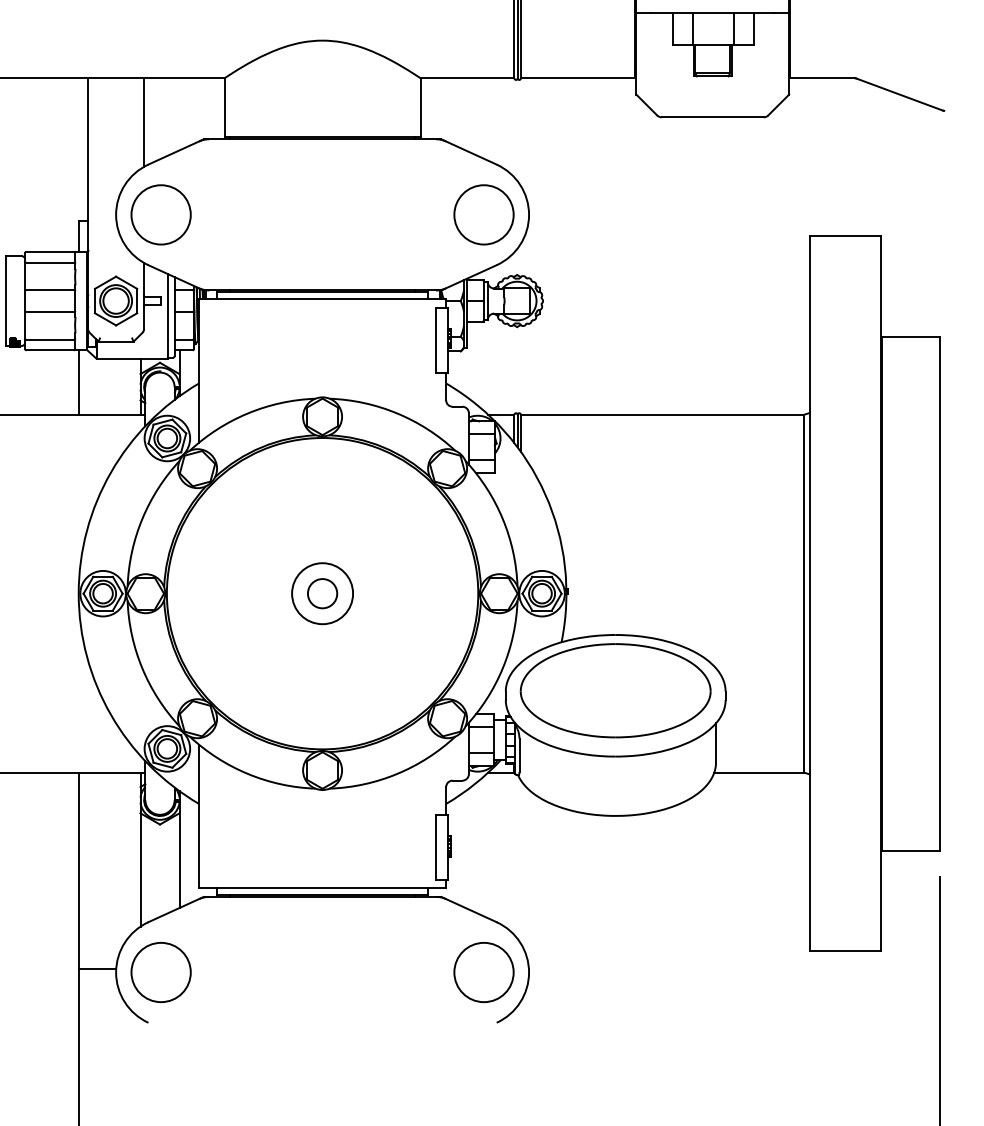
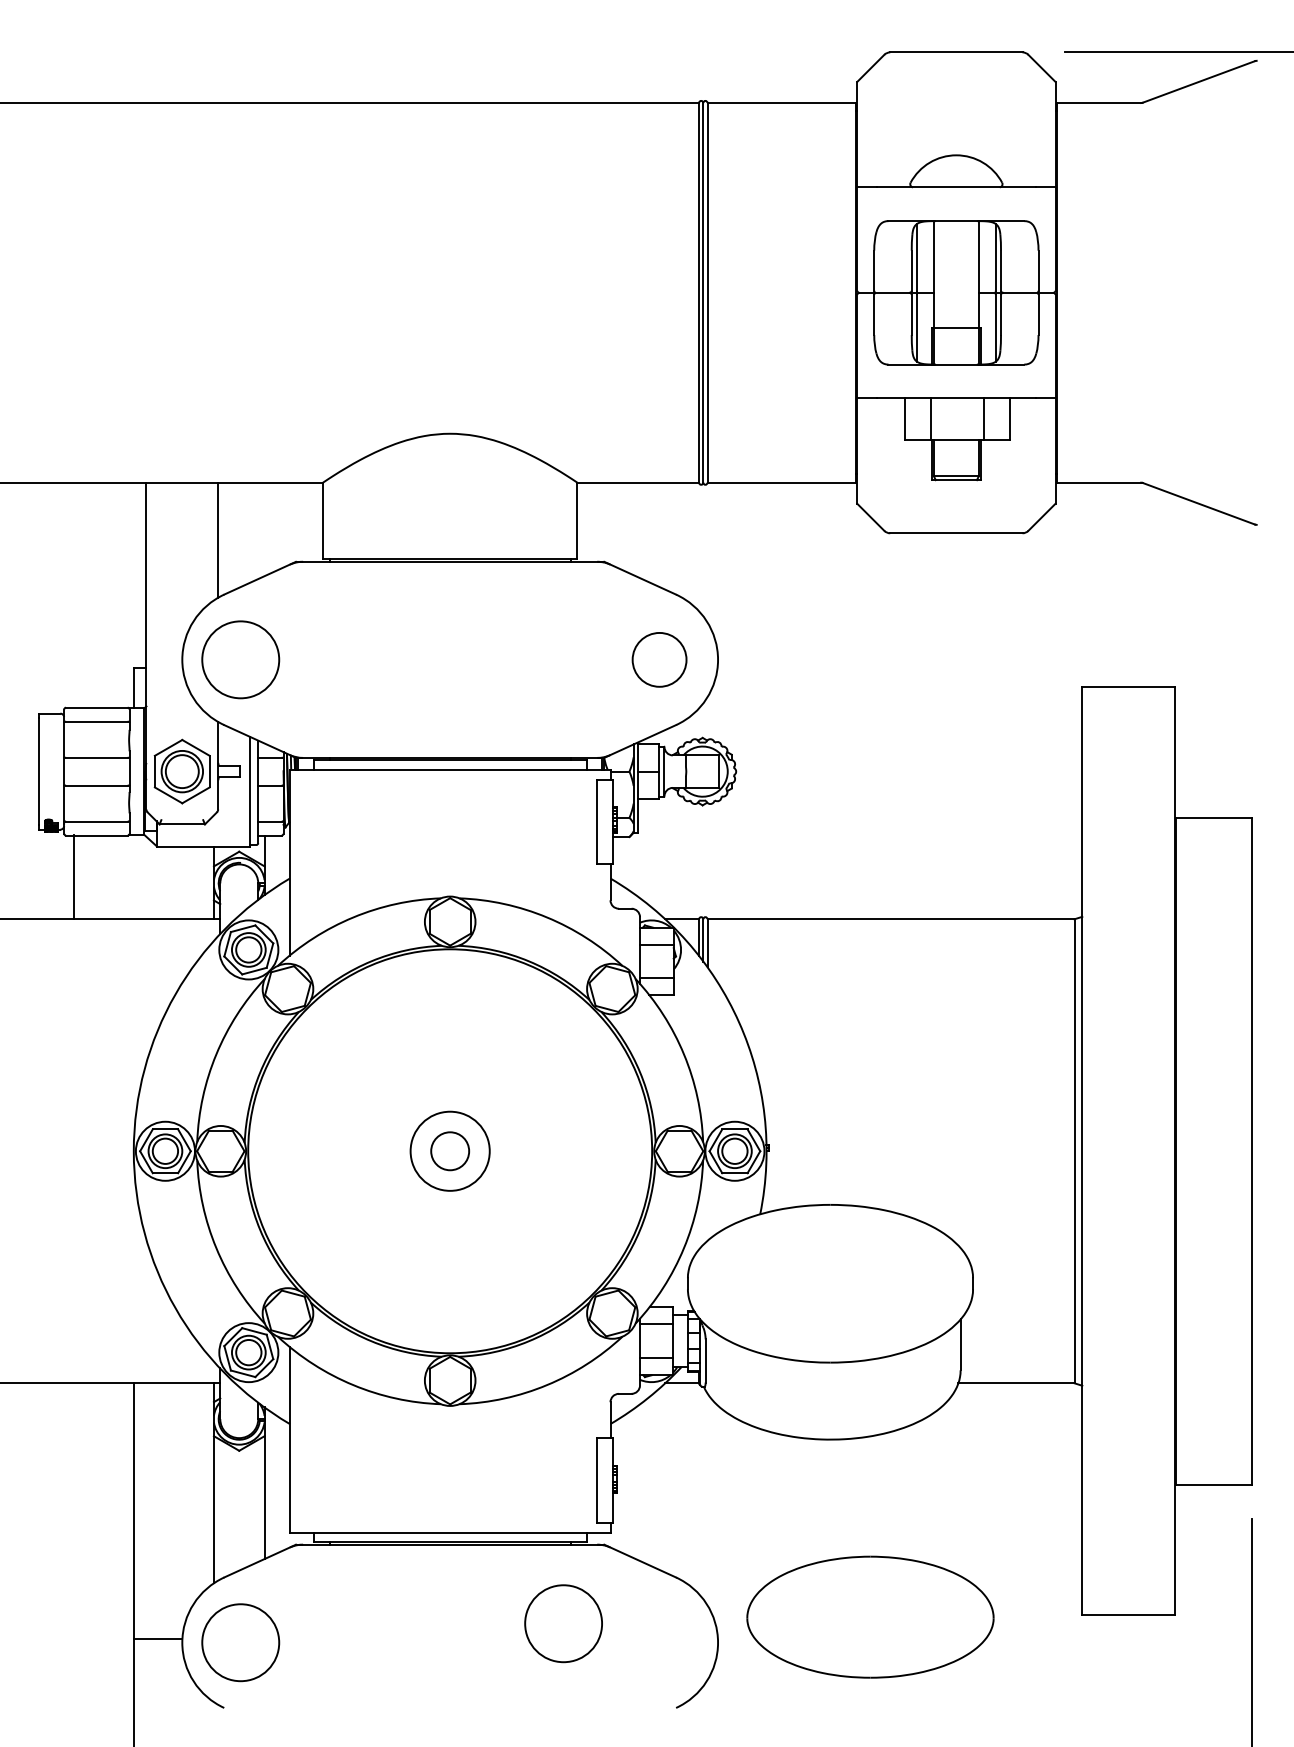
circle: (483, 214) -> (659, 659), size x0.7
line: (78, 381) -> (73, 876), moved
part: (615, 690) -> (870, 1616), moved
circle: (483, 972) -> (563, 1623), moved

